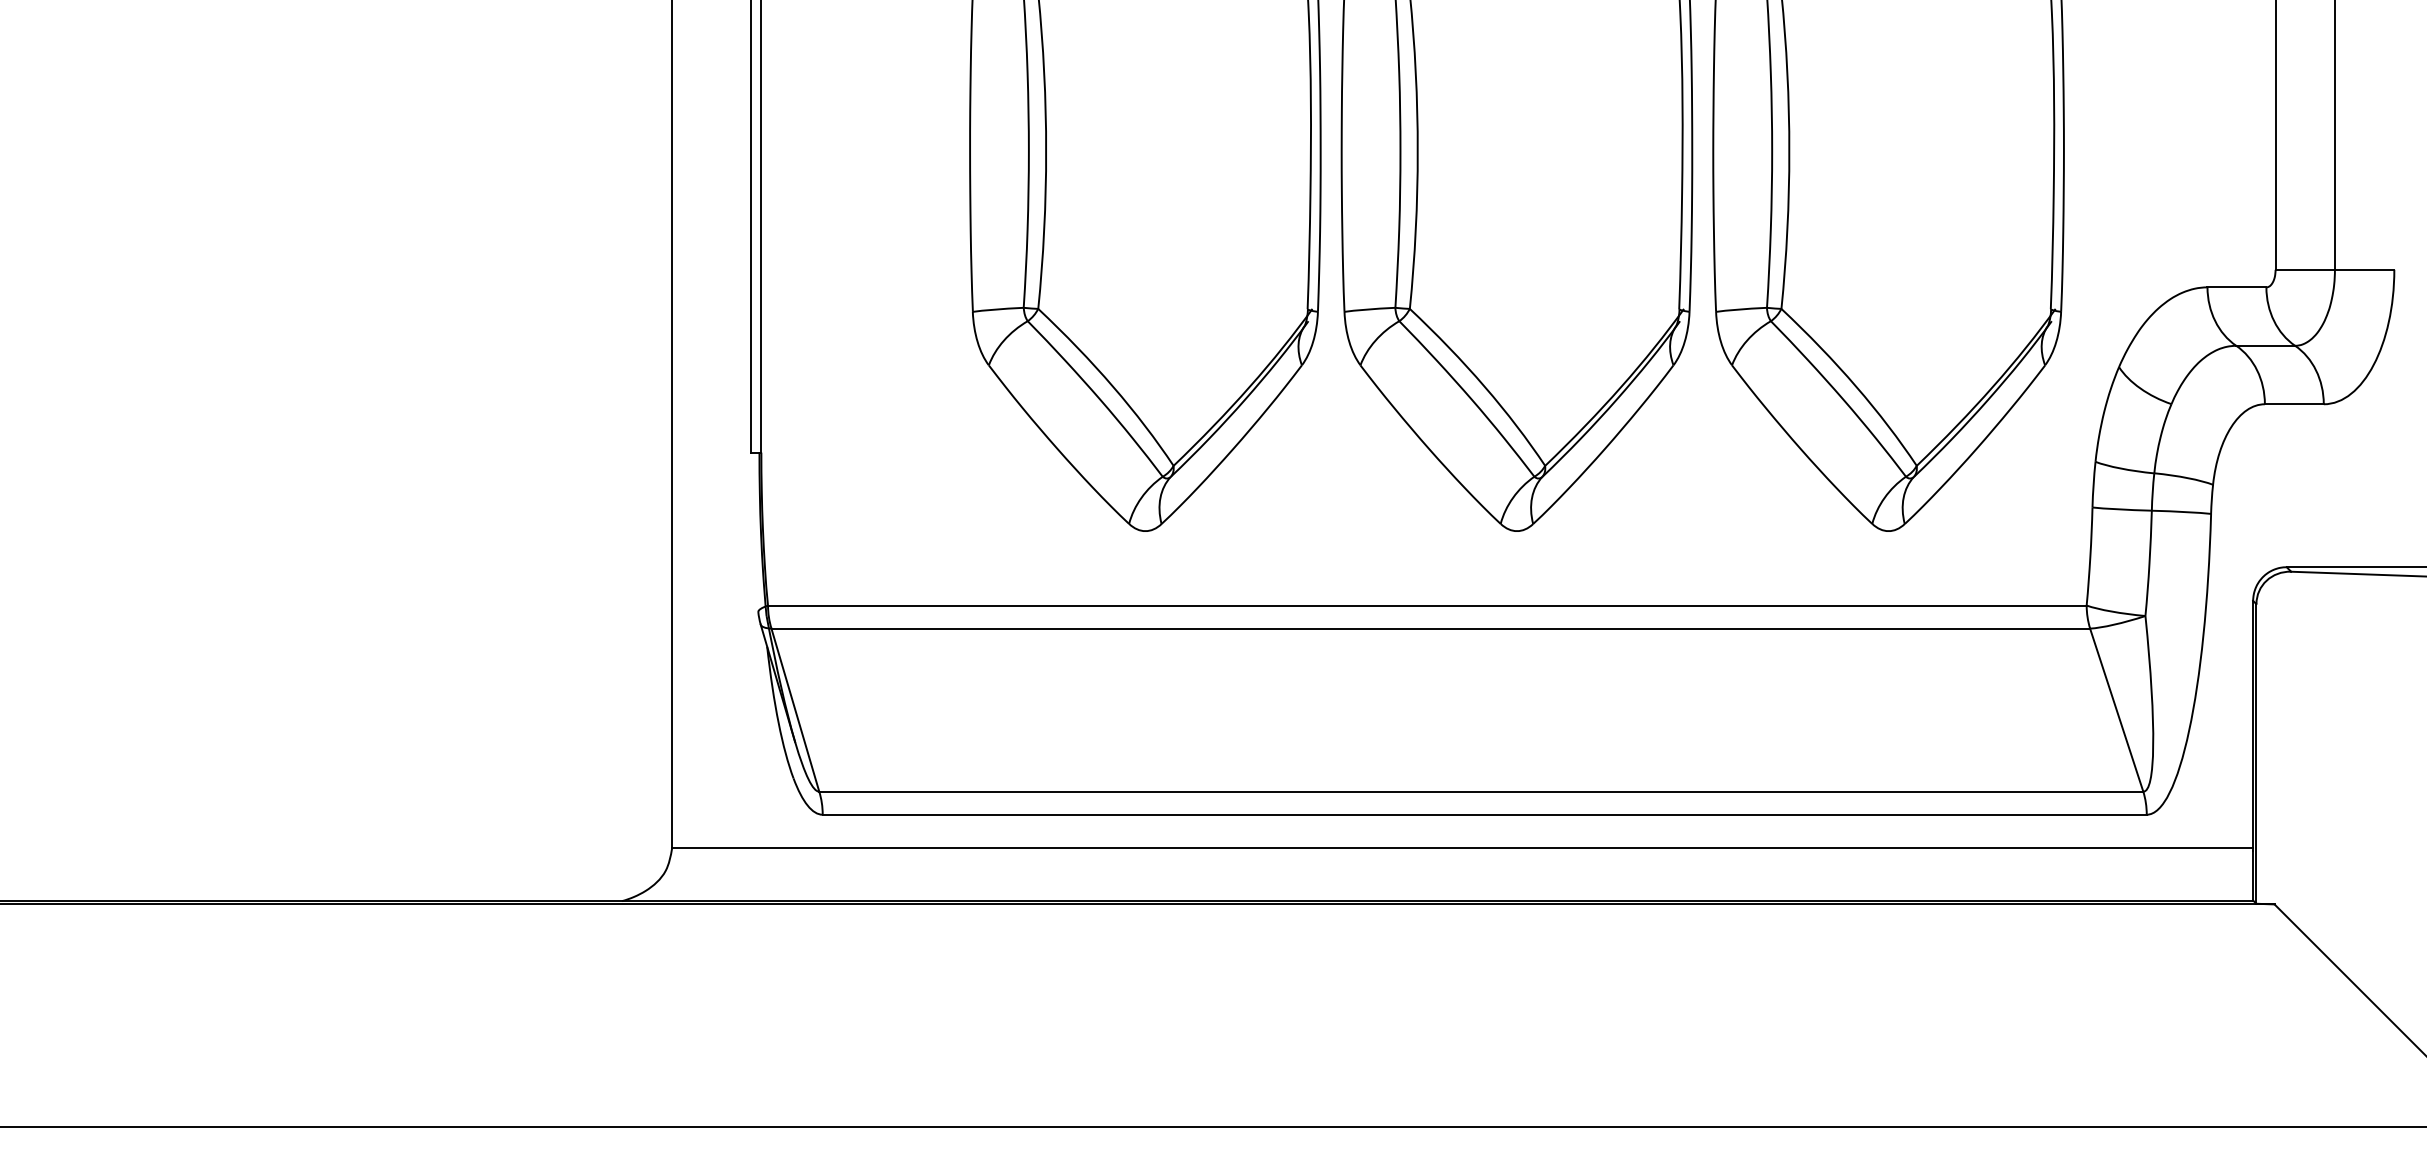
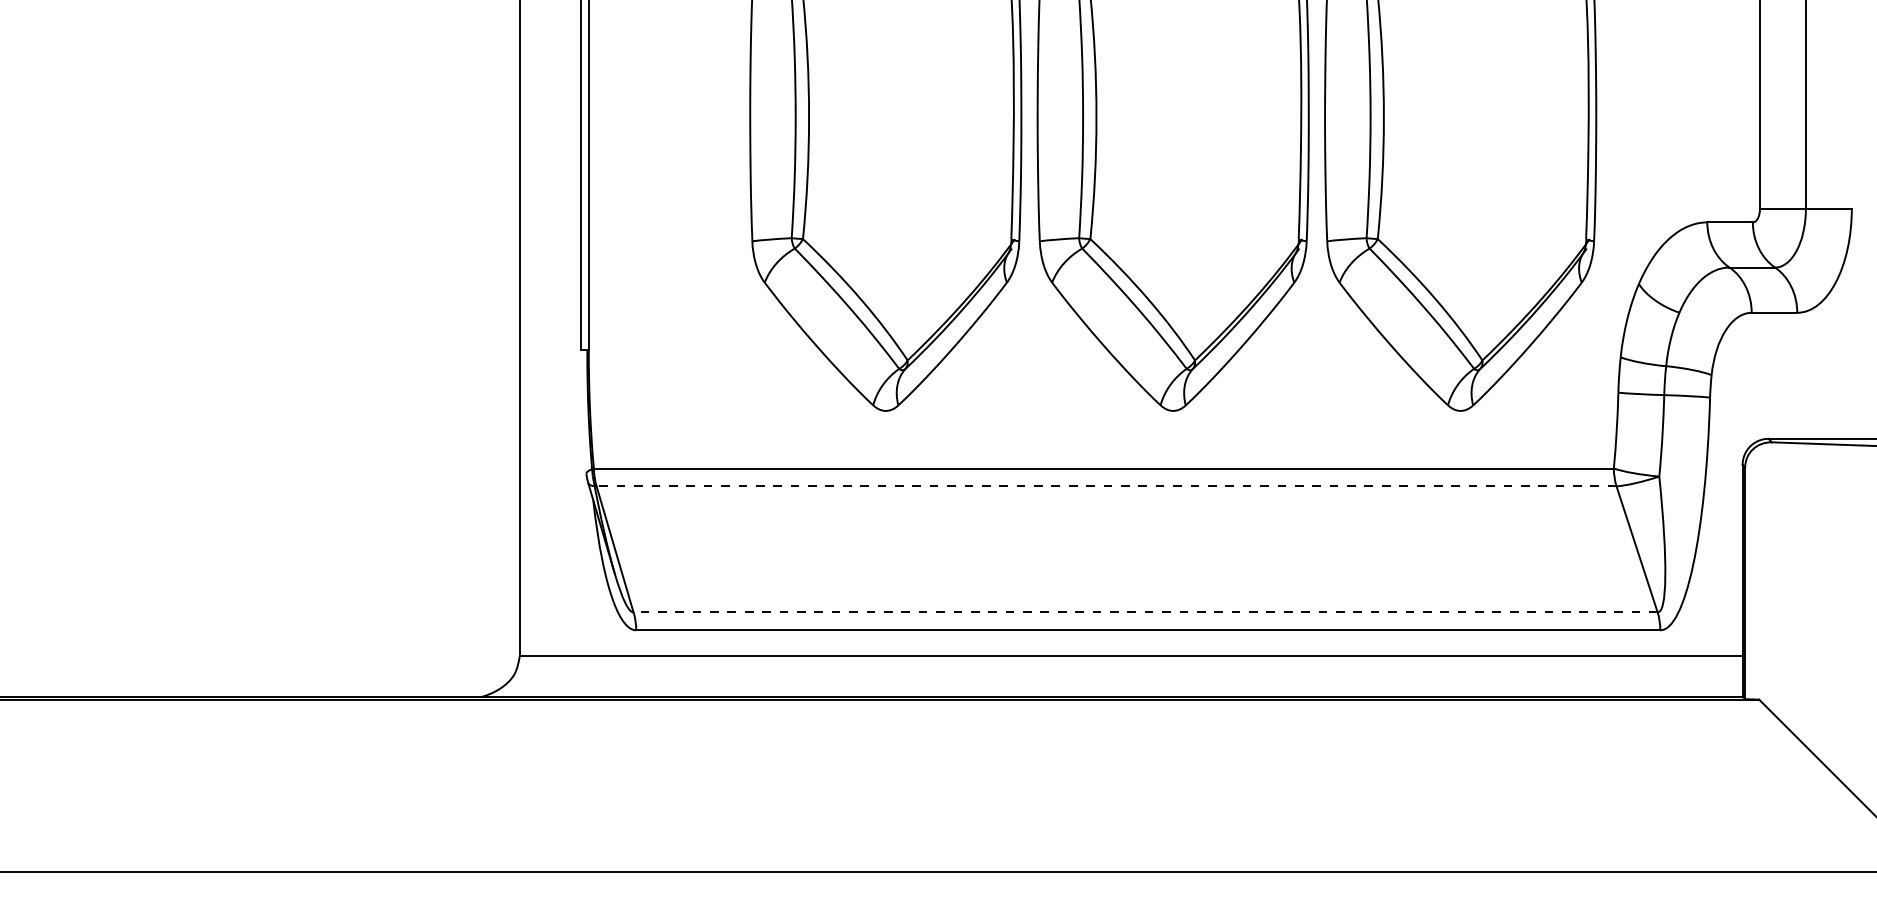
line: (1430, 628) -> (1106, 486), solid -> dashed
line: (1481, 791) -> (1145, 612), solid -> dashed

